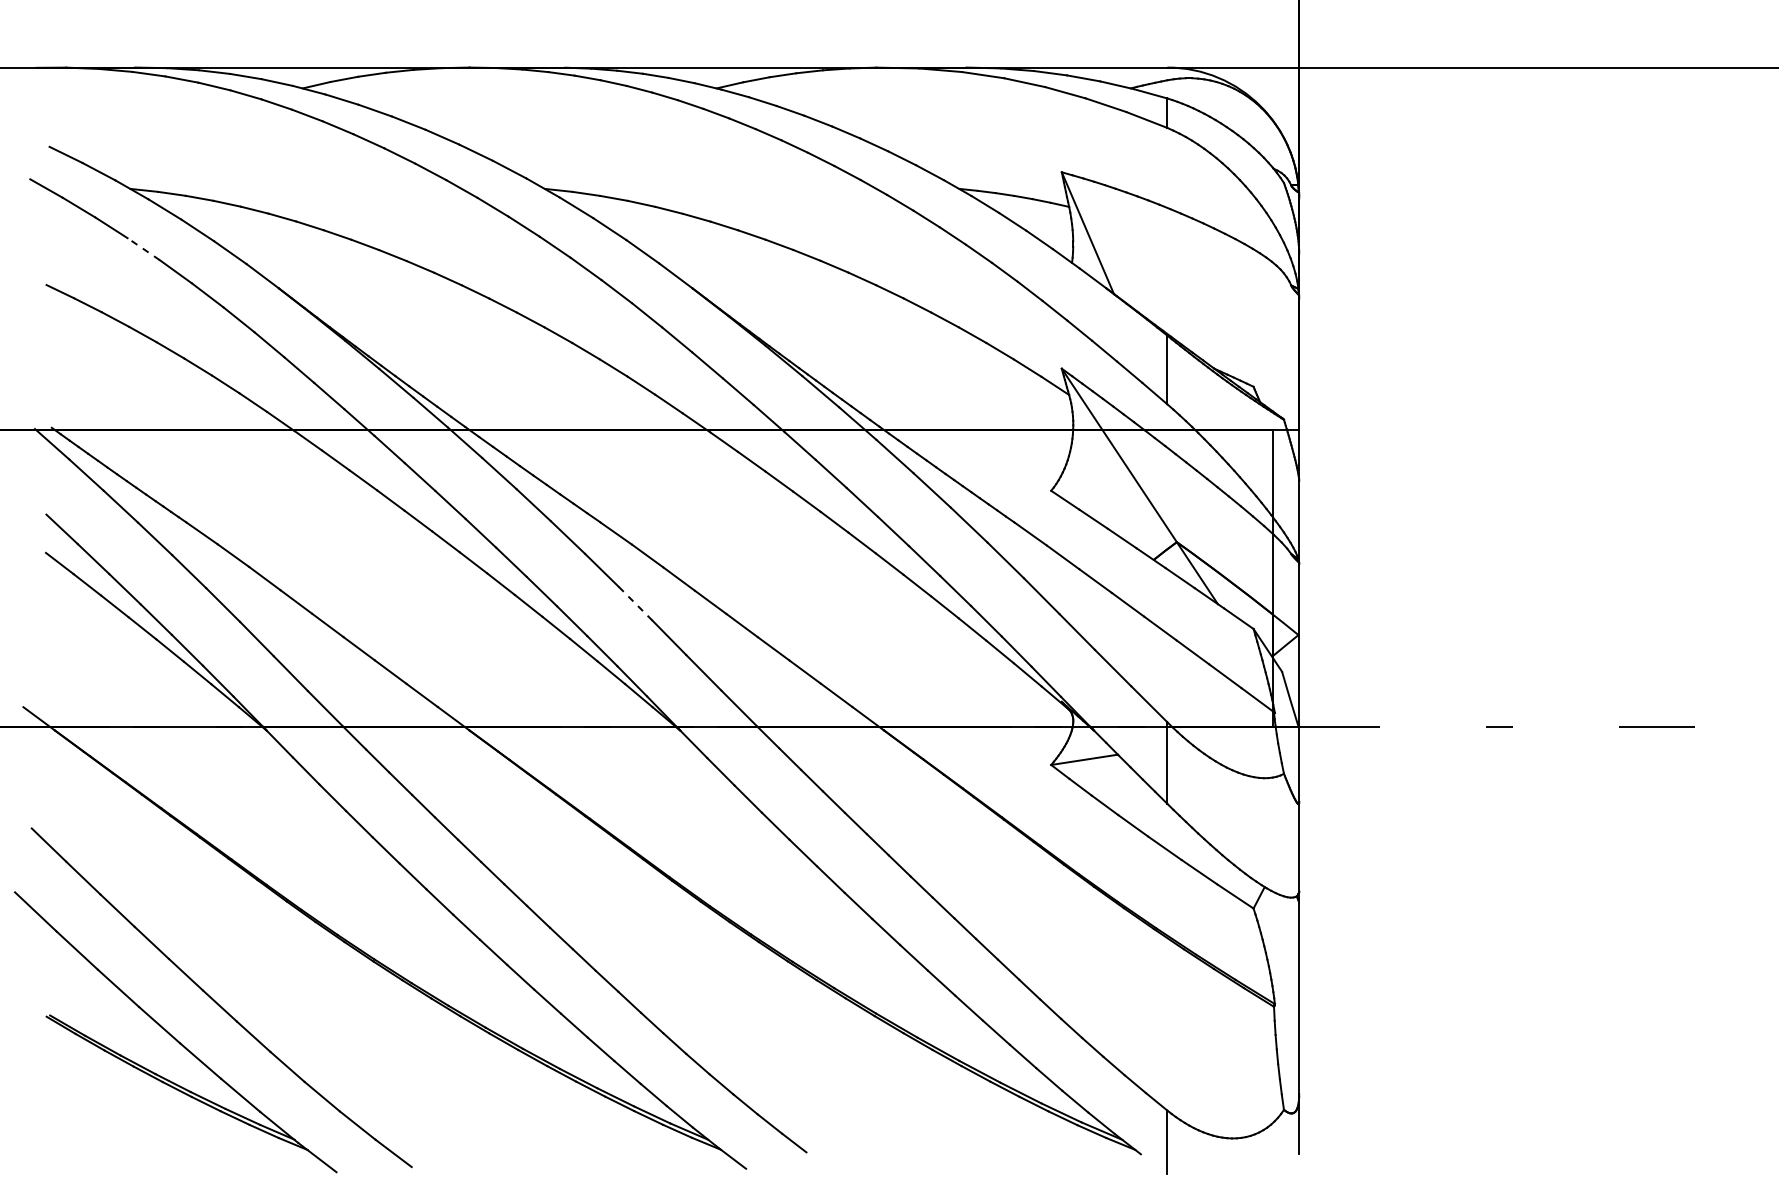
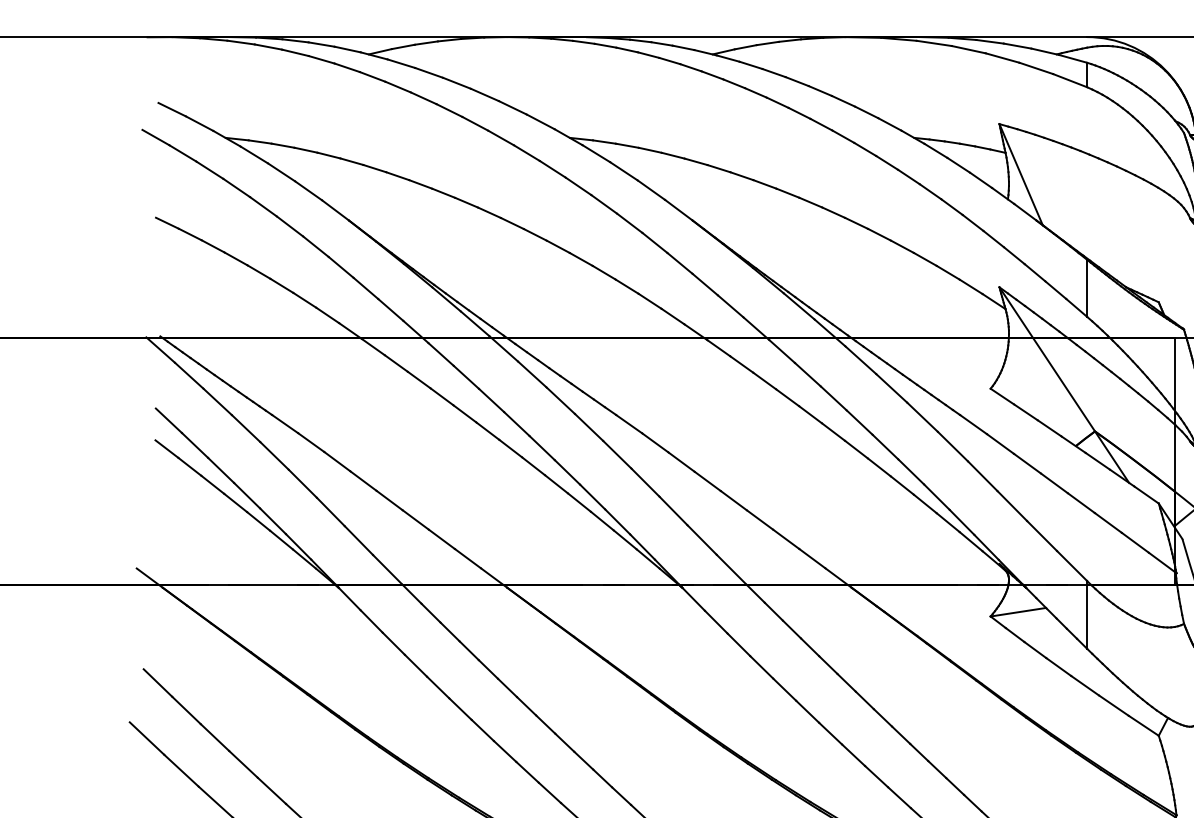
line: (143, 249) -> (236, 188), dashed -> solid
line: (635, 603) -> (645, 482), dashed -> solid

